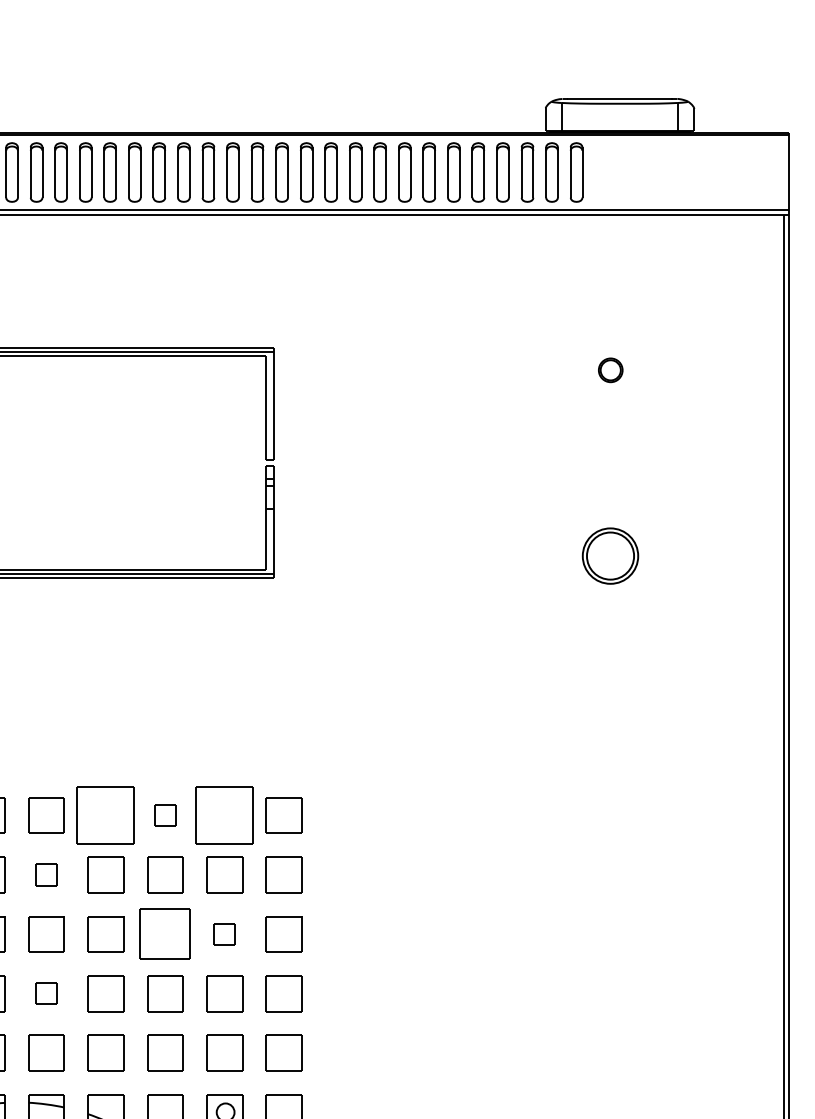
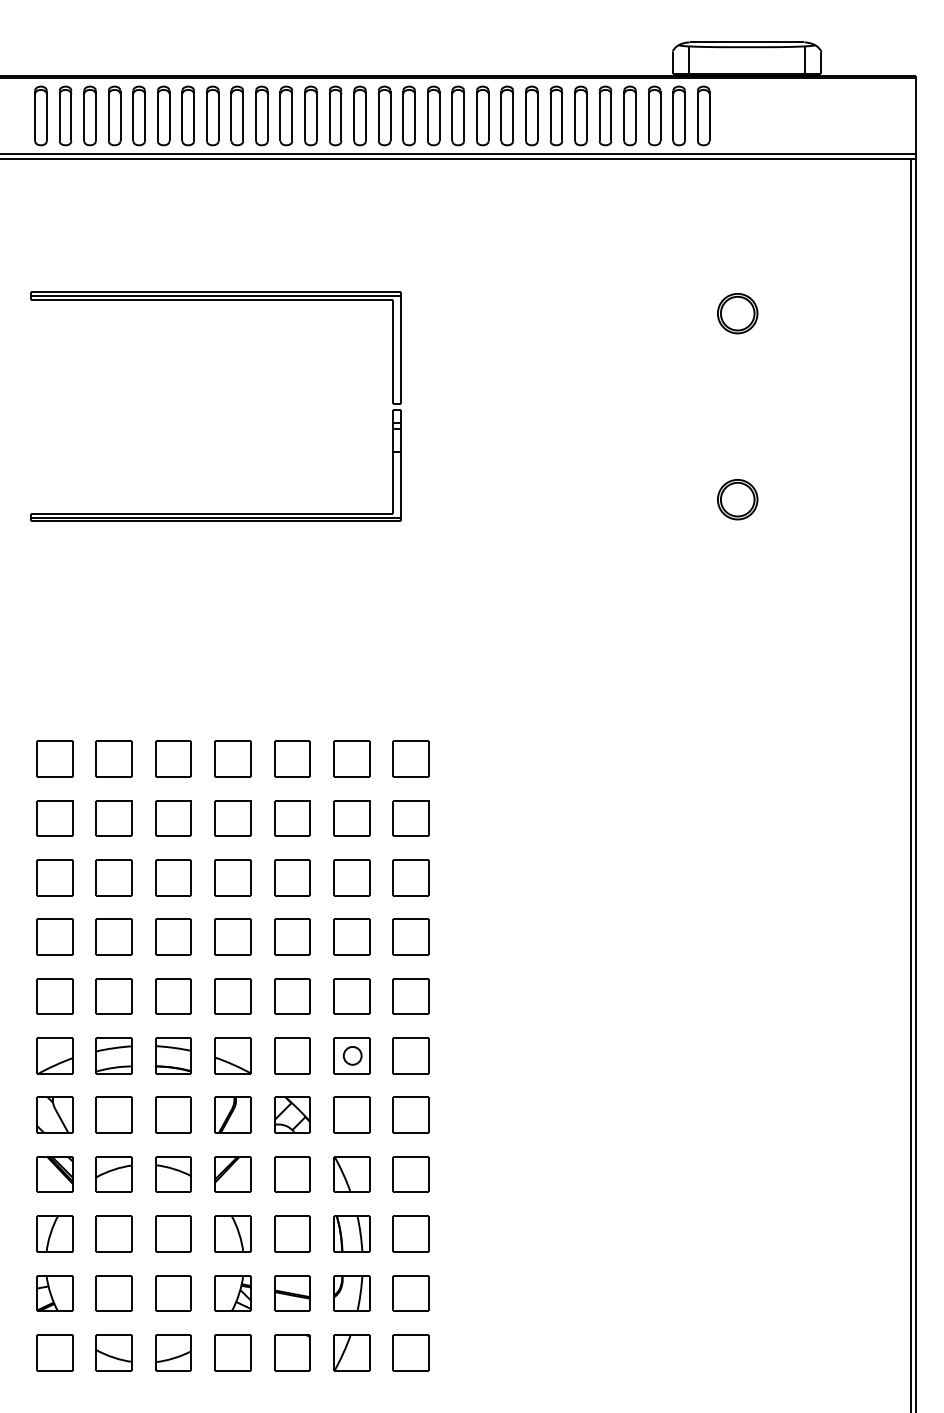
part: (610, 370) -> (737, 313), size x1.67
part: (610, 556) -> (737, 499), size x0.71
part: (105, 815) -> (232, 758), size x0.62
part: (165, 815) -> (292, 758), size x1.67
part: (224, 815) -> (351, 758), size x0.62
part: (46, 875) -> (173, 818), size x1.67
part: (165, 934) -> (292, 877), size x0.71
part: (224, 934) -> (351, 877), size x1.67
part: (46, 993) -> (173, 936), size x1.67

